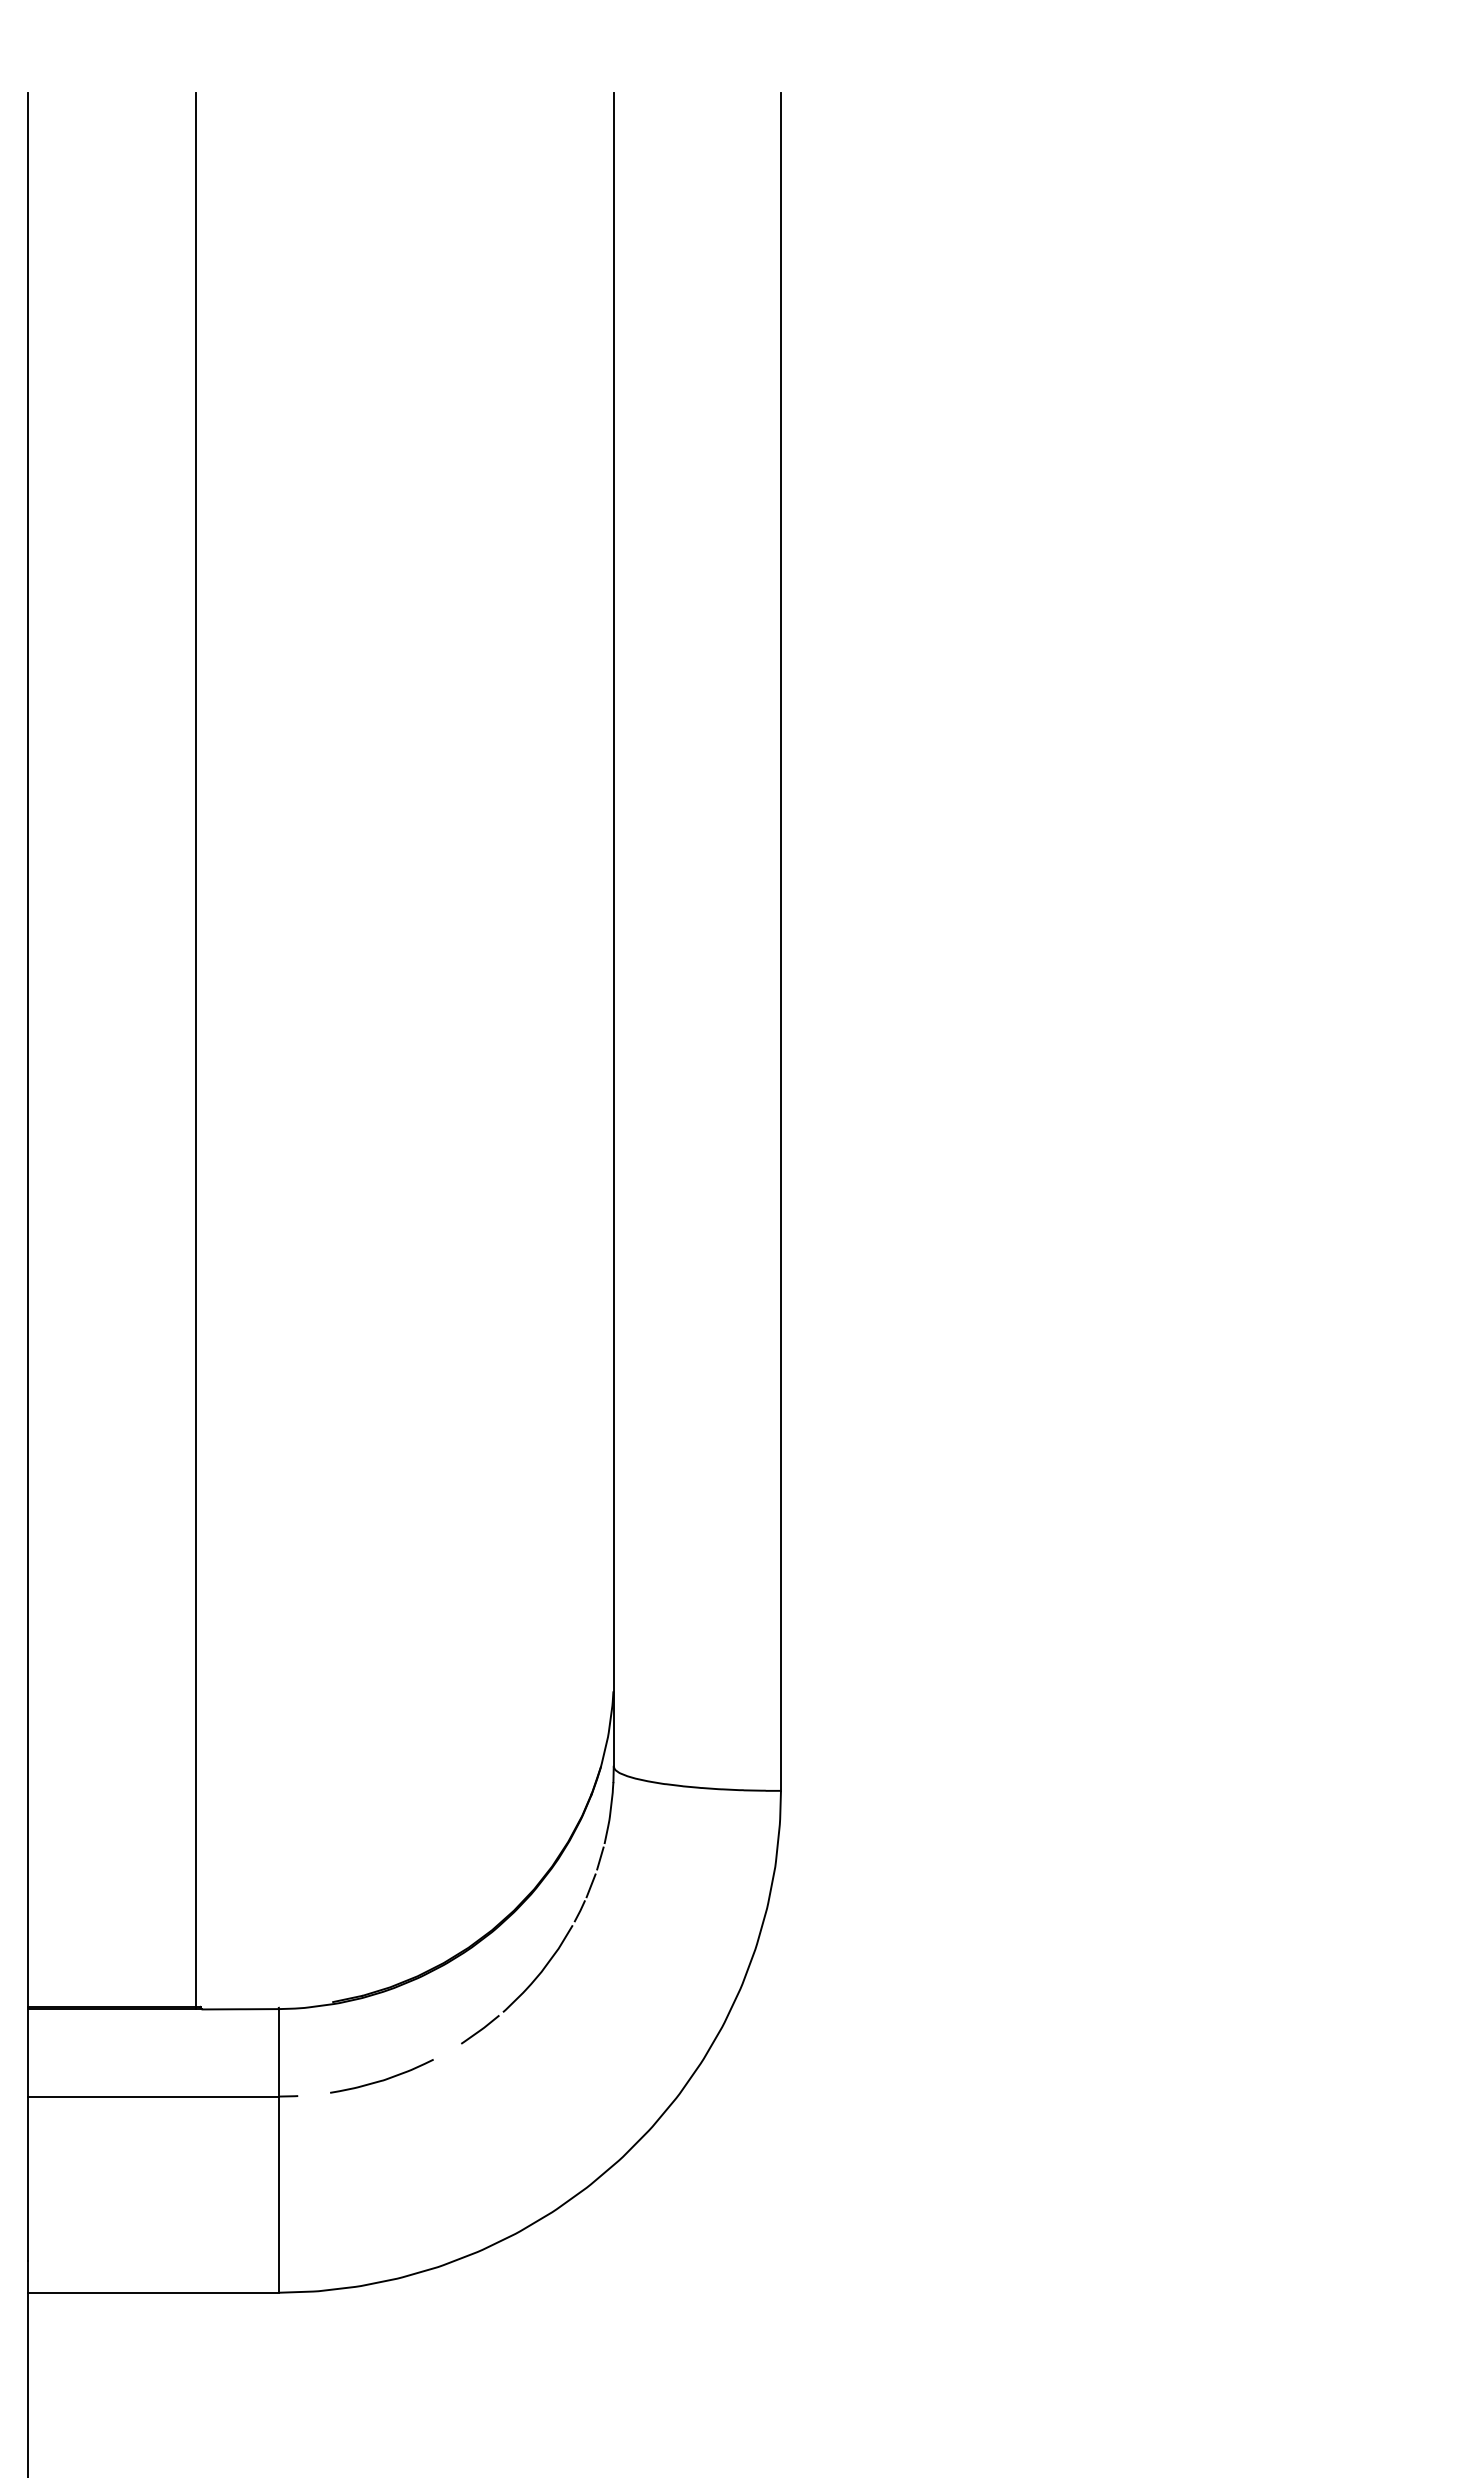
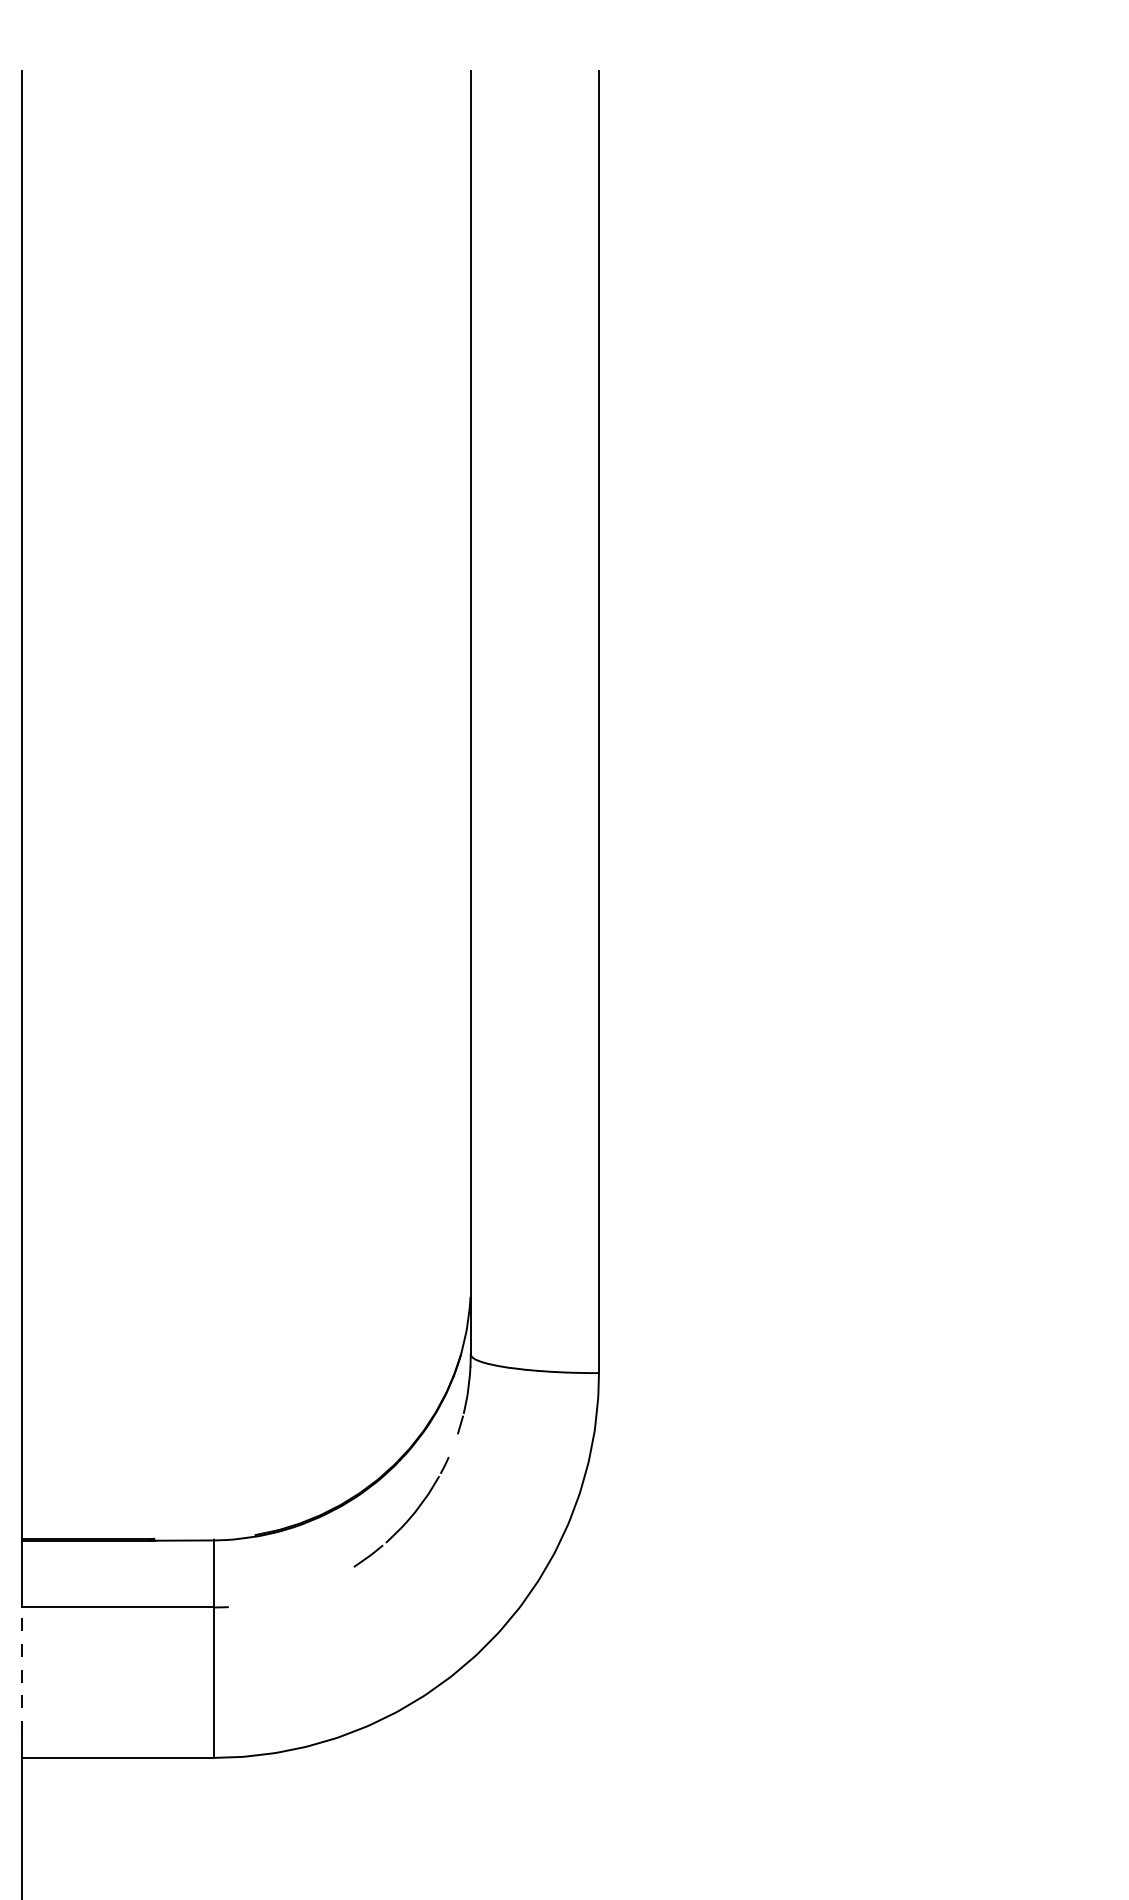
line: (195, 1049) -> (150, 804), removed
line: (590, 1885) -> (452, 1445), removed
curve: (382, 2079) -> (293, 1594), removed
line: (28, 2178) -> (22, 1670), solid -> dashed

